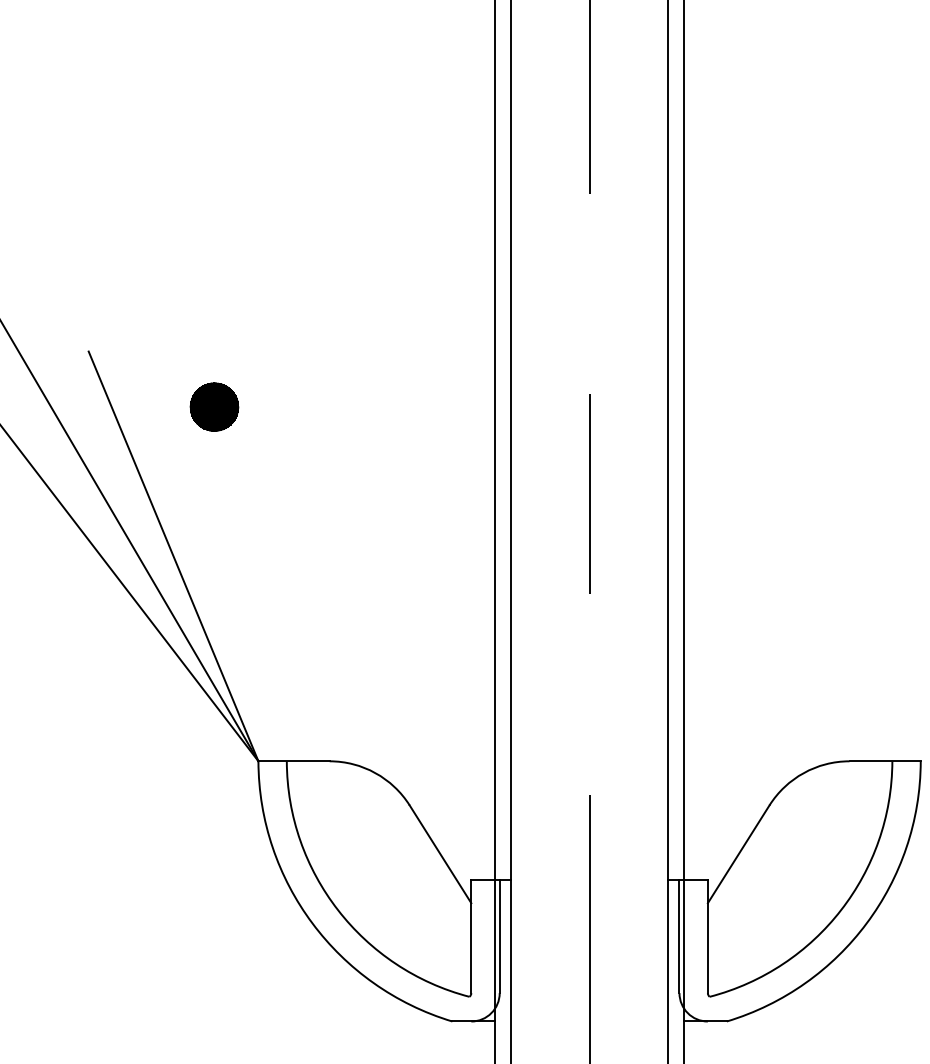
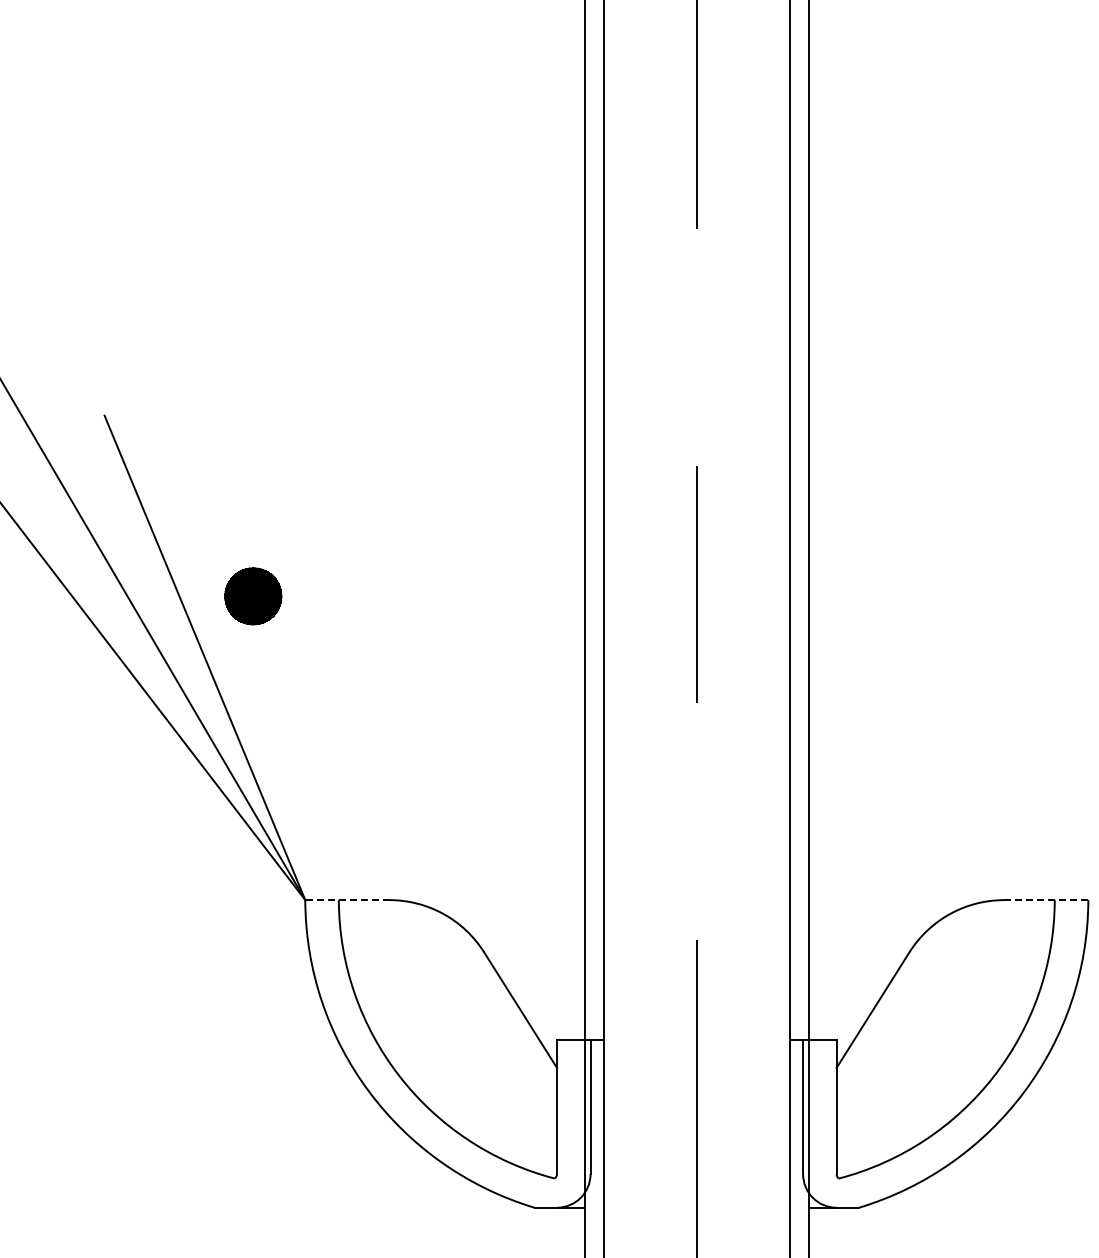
part: (214, 407) -> (253, 596), moved
line: (293, 761) -> (346, 900), solid -> dashed
line: (885, 761) -> (1046, 900), solid -> dashed

